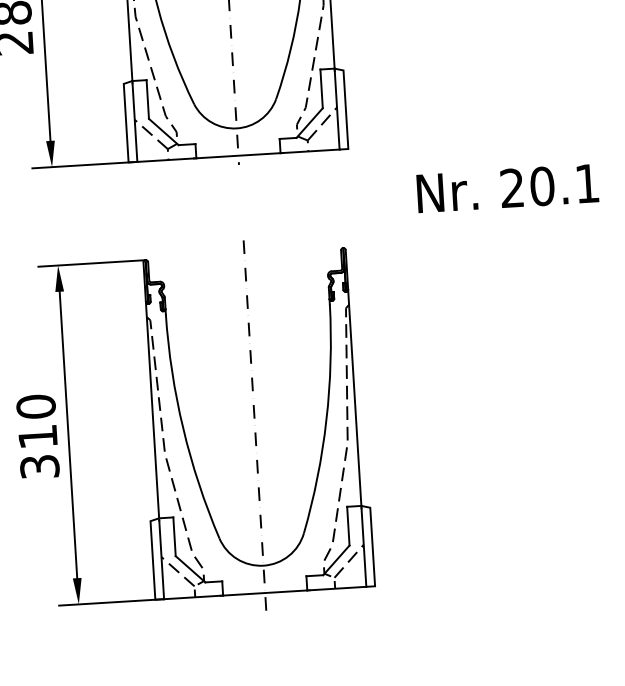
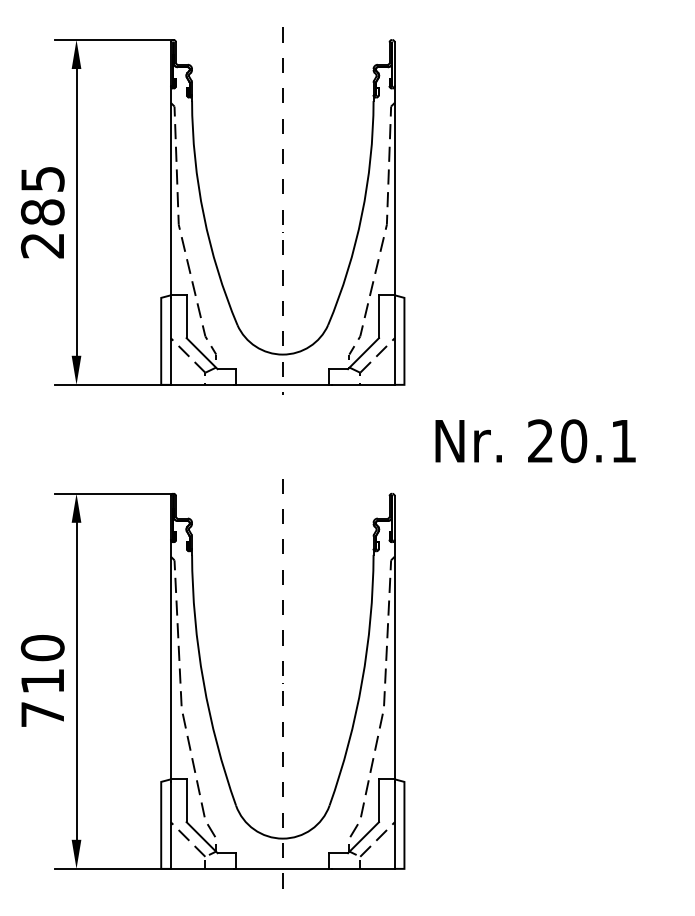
text: (507, 188) -> (535, 441), moved
text: (39, 466) -> (42, 714), 310 -> 710

